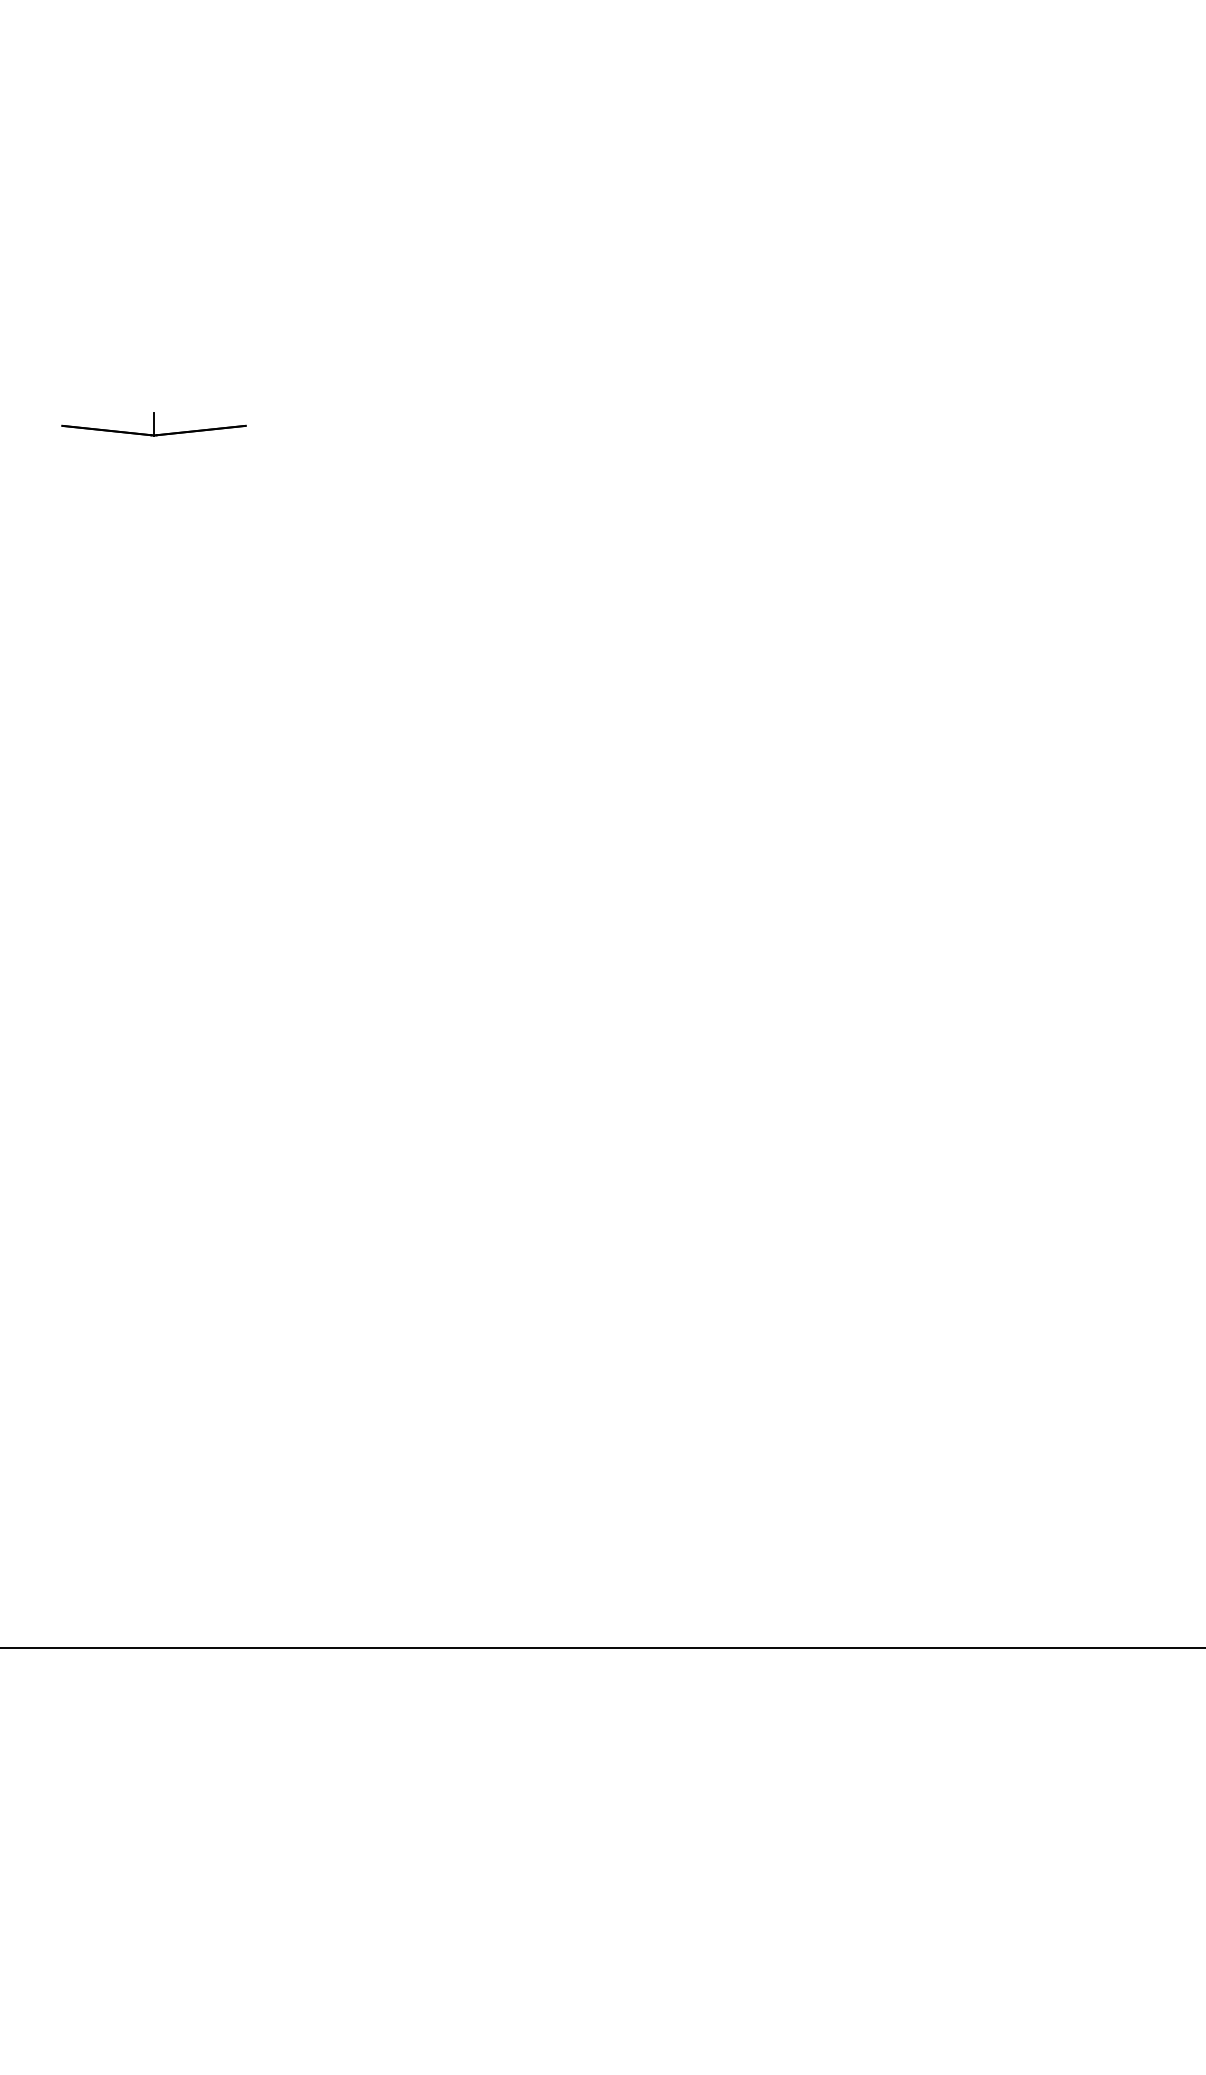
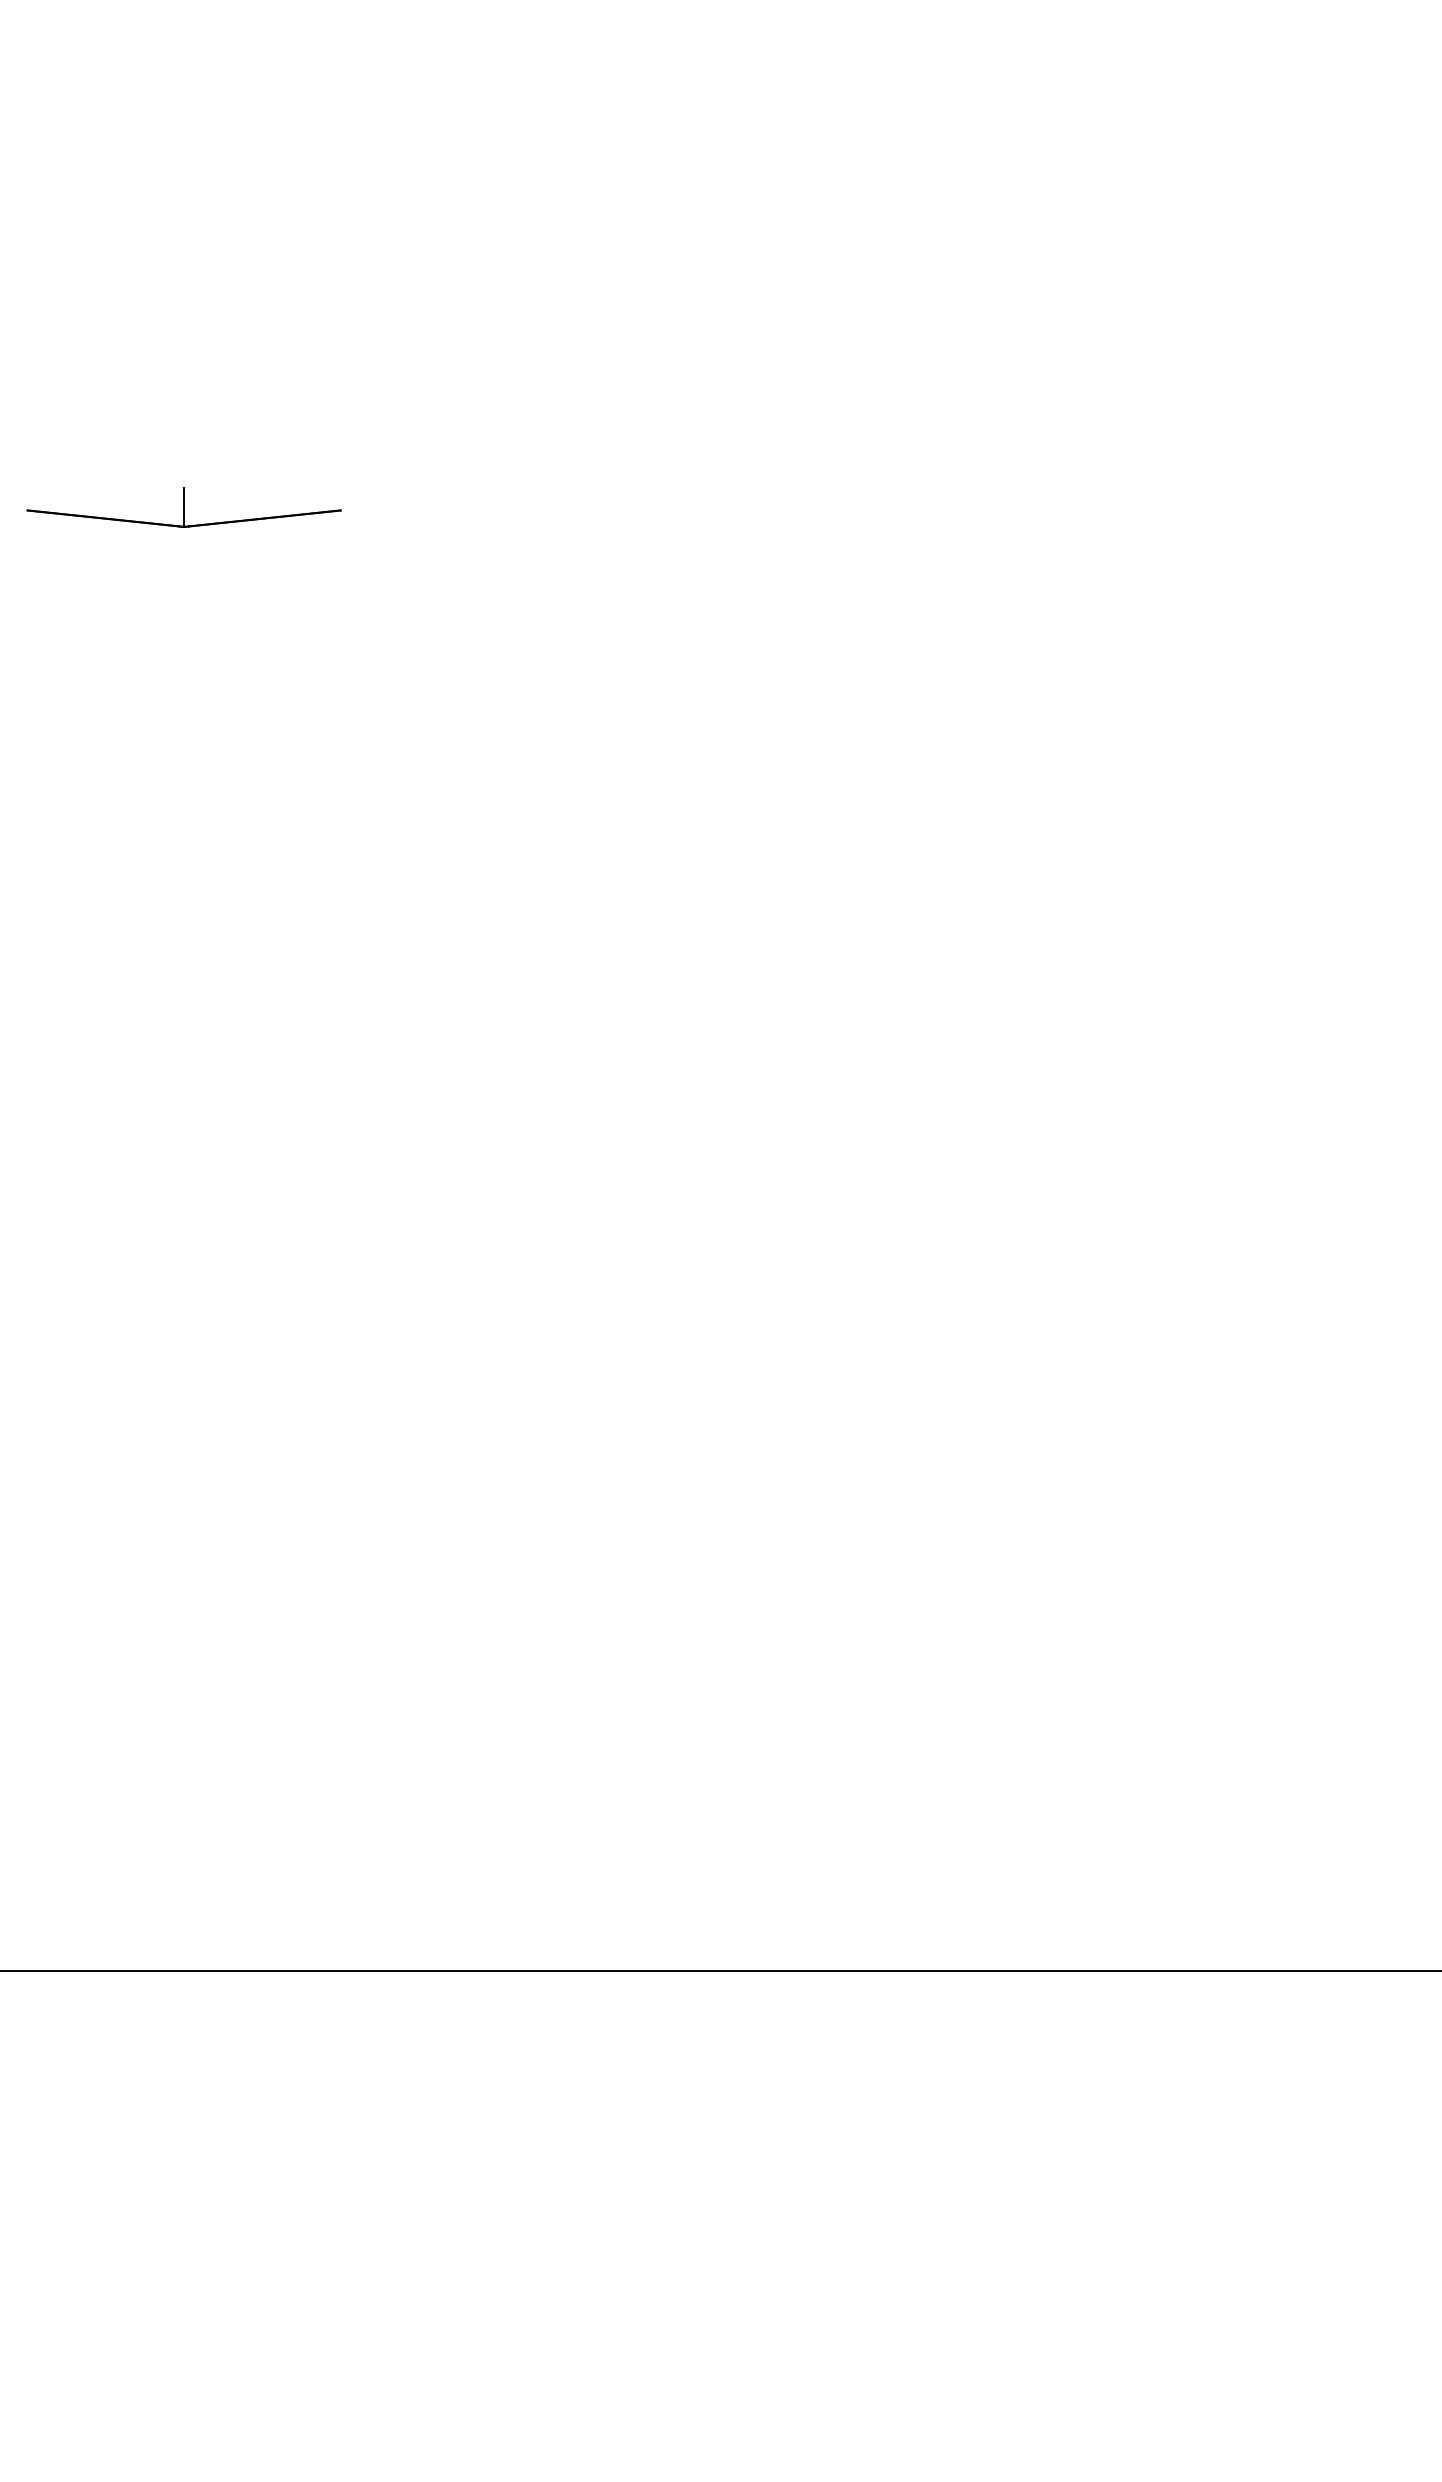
part: (153, 424) -> (183, 507), size x1.43

